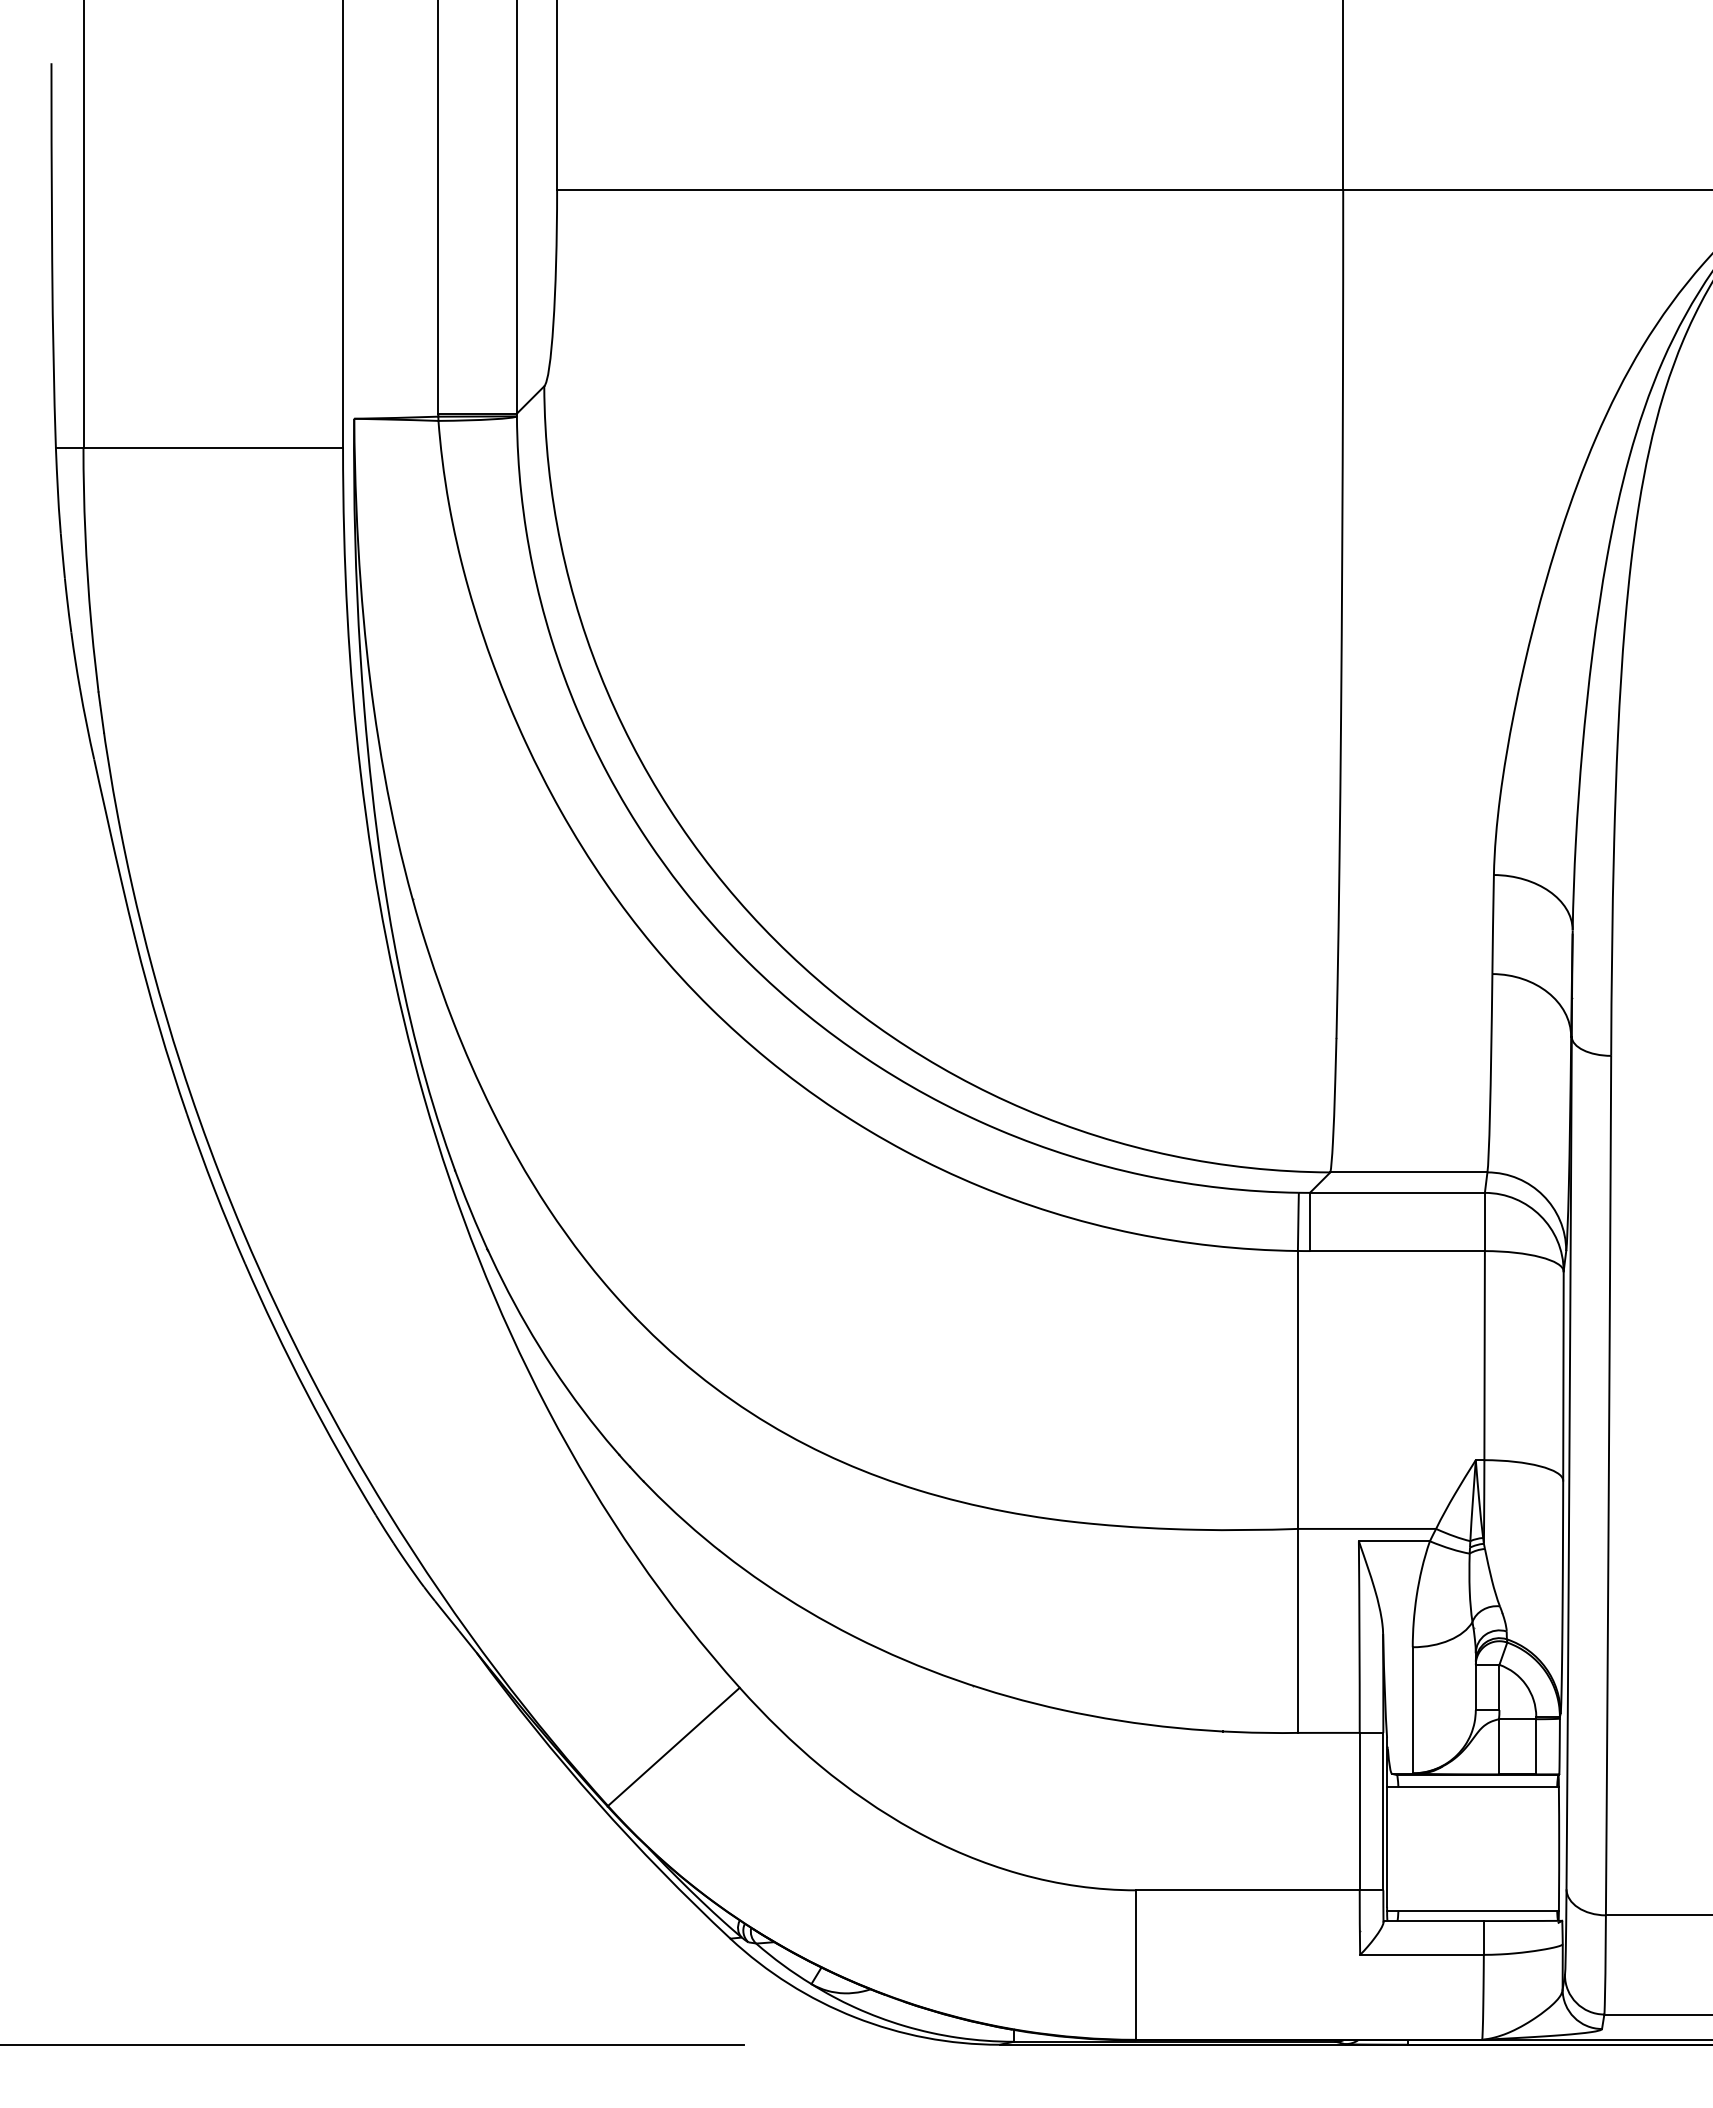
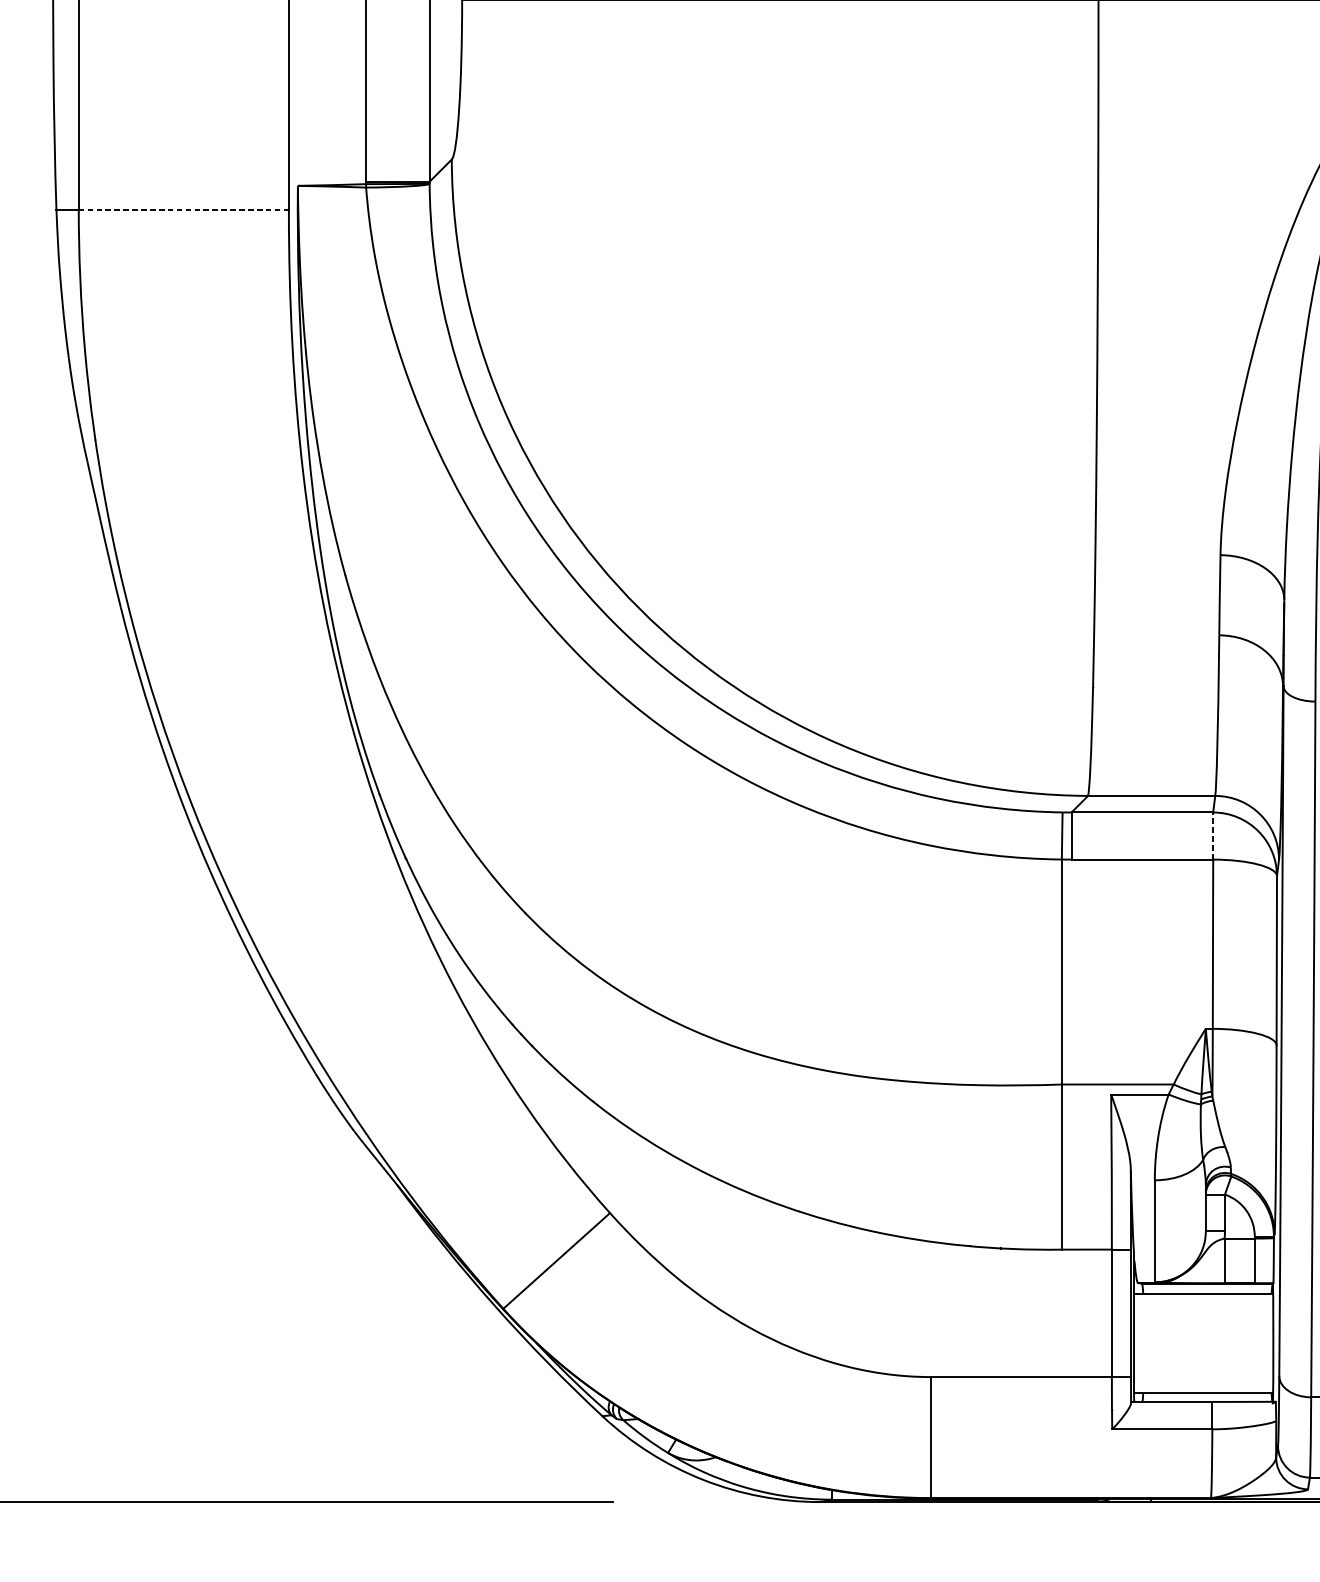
line: (213, 448) -> (184, 209), solid -> dashed
line: (1484, 1221) -> (1212, 835), solid -> dashed

